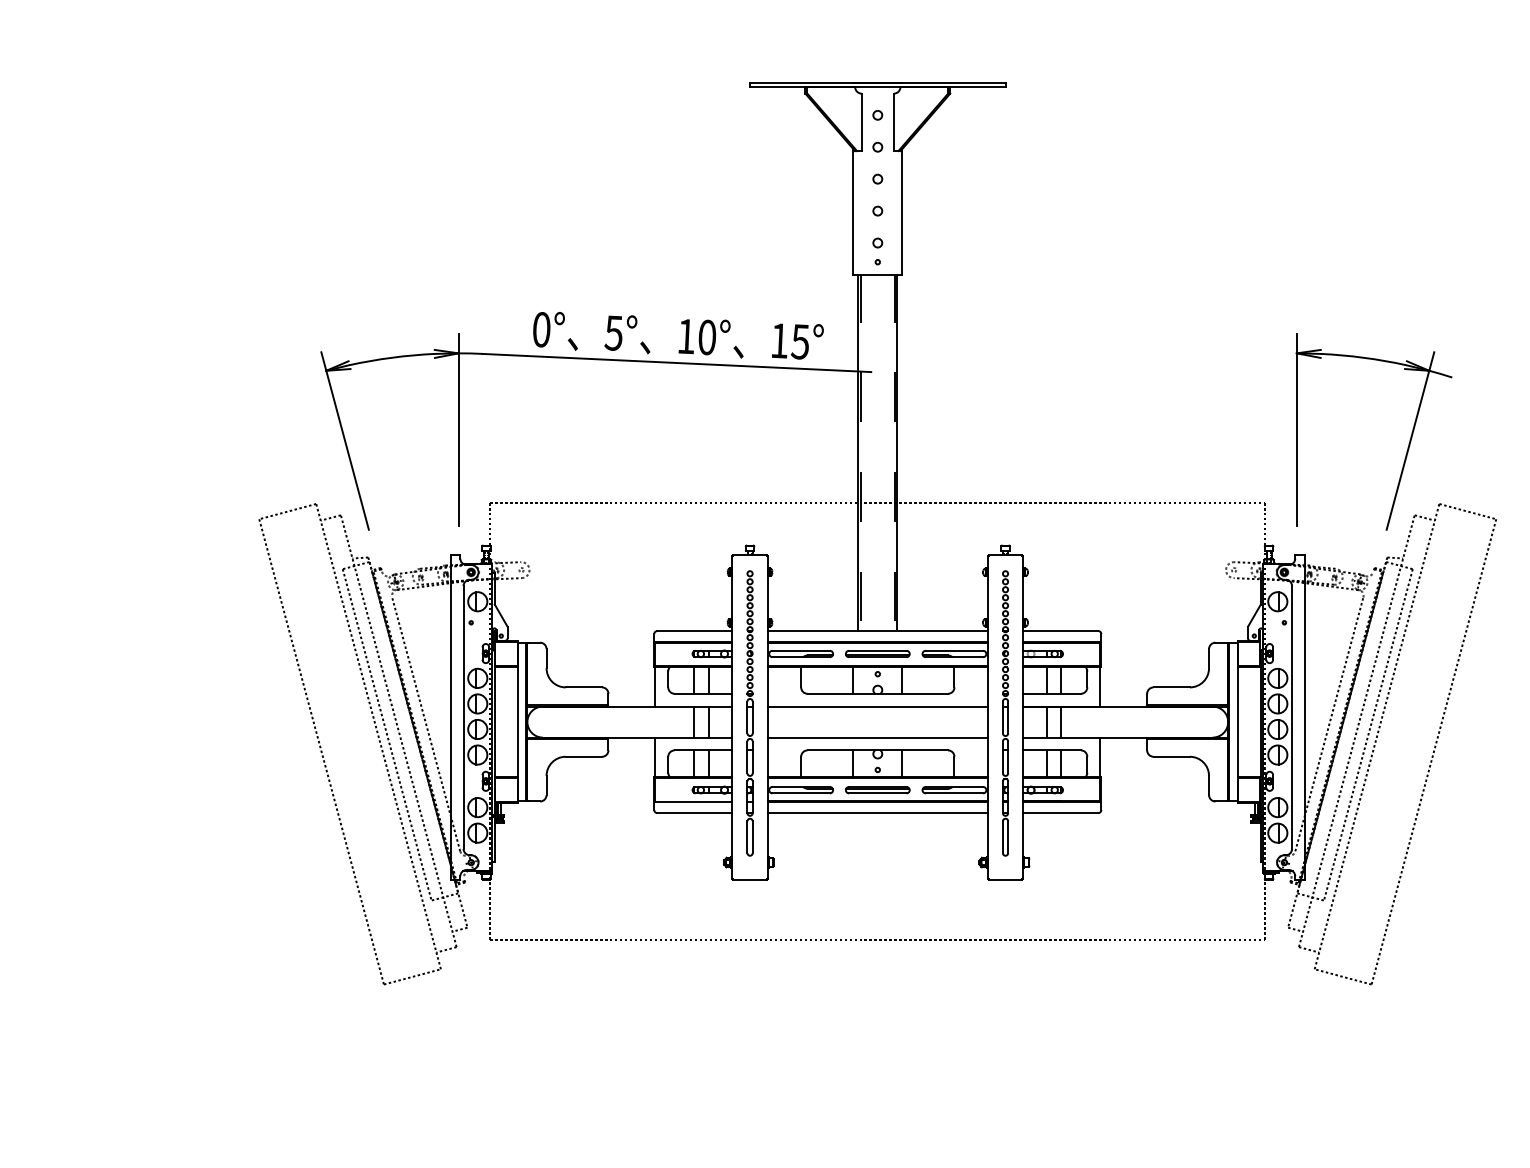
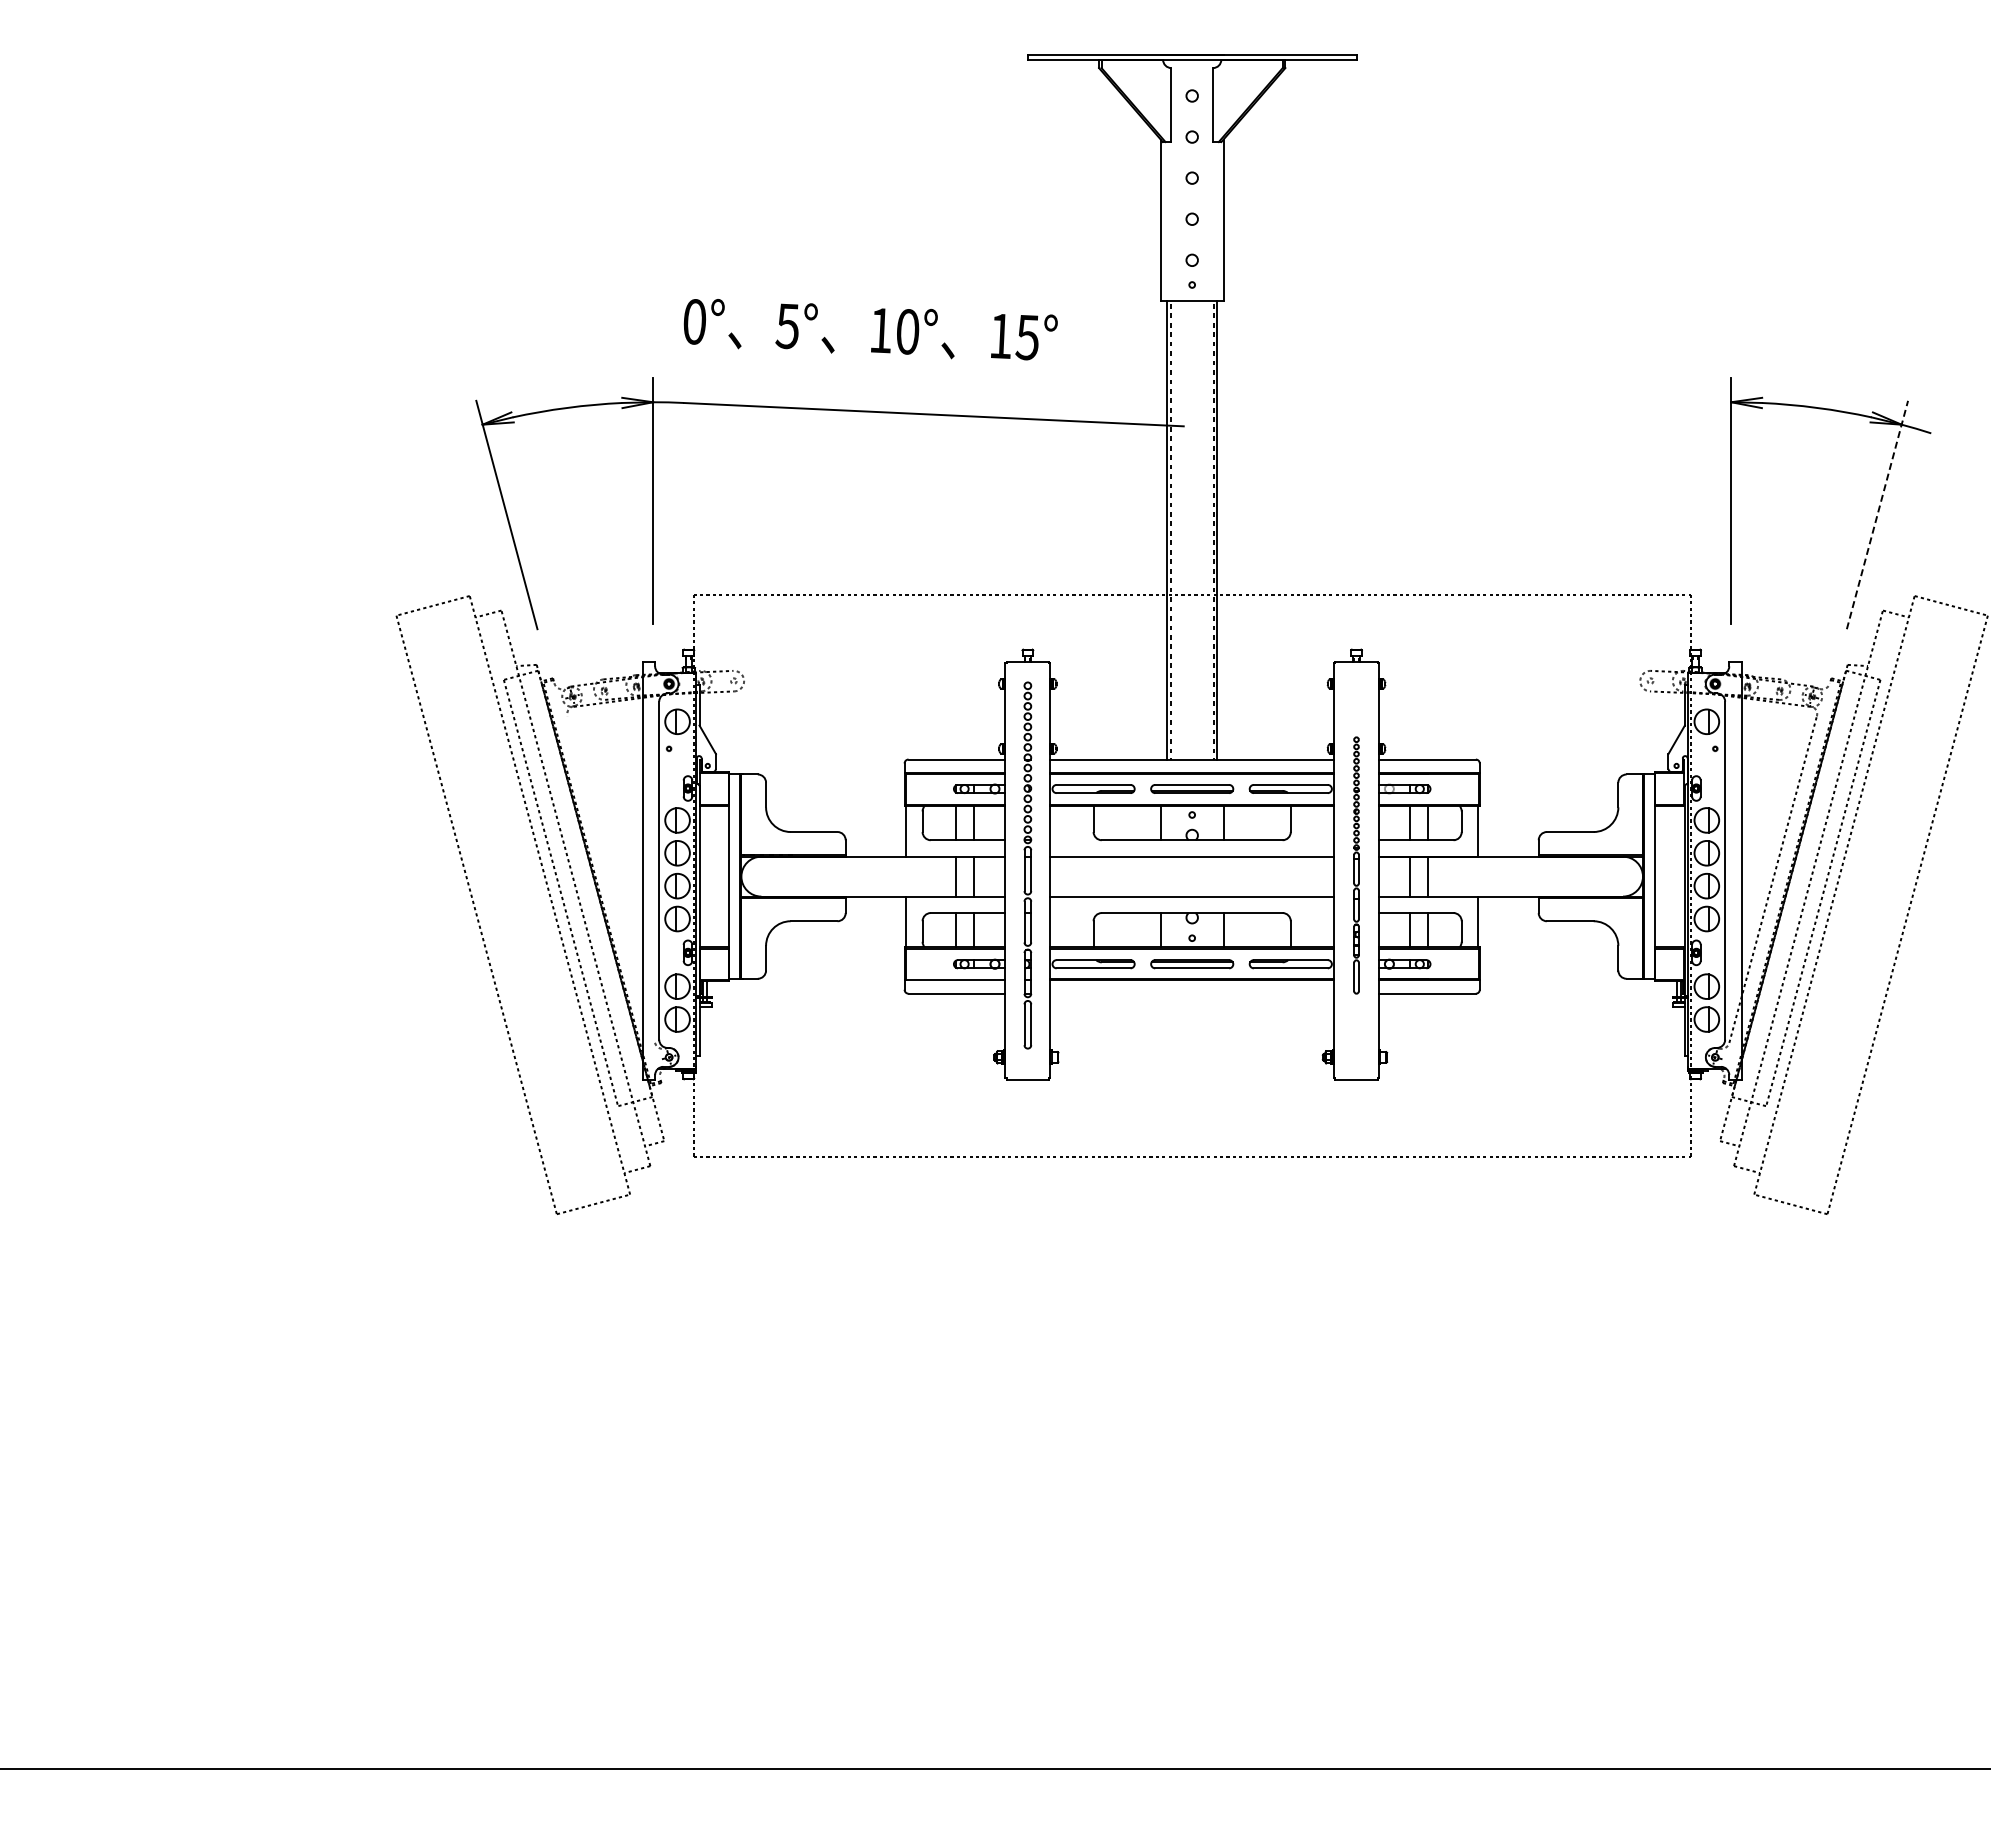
text: (678, 335) -> (870, 329), moved
line: (1410, 440) -> (1877, 514), solid -> dashed
part: (1005, 713) -> (1356, 865), size x0.7
line: (425, 724) -> (610, 879), removed
line: (877, 812) -> (1191, 993), removed

